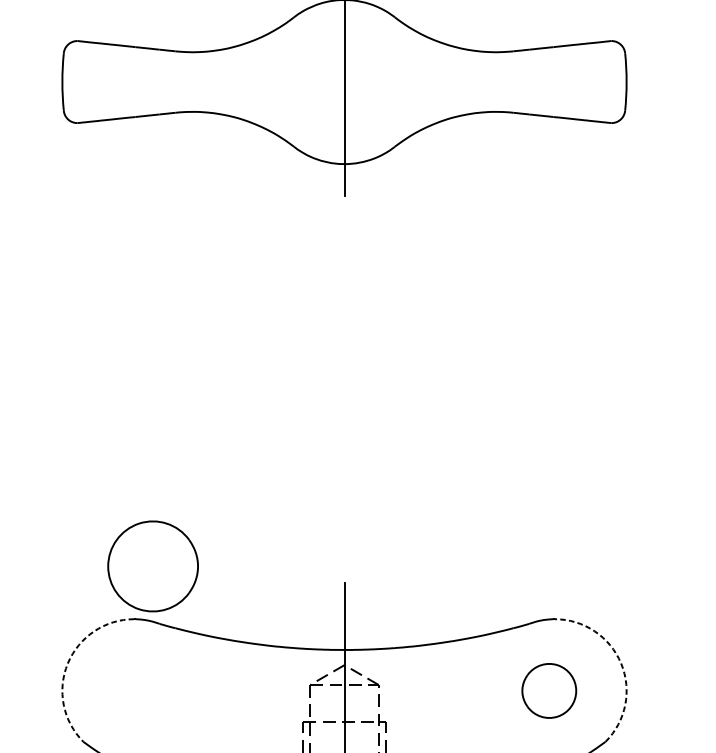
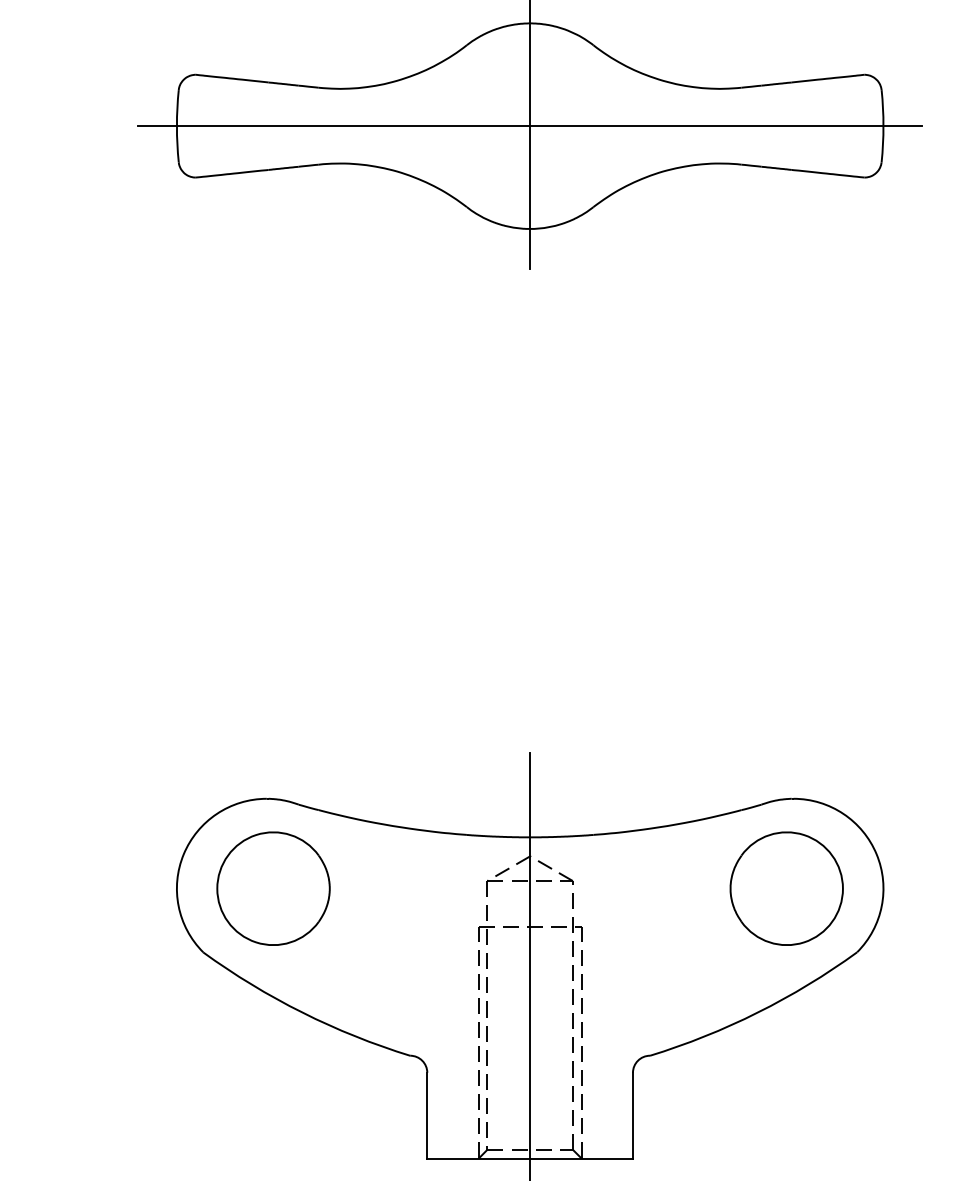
line: (344, 82) -> (530, 126), added
part: (153, 566) -> (273, 888), moved
arc: (67, 663) -> (183, 854), dashed -> solid
arc: (621, 663) -> (876, 854), dashed -> solid
part: (549, 690) -> (786, 888), size x1.67

